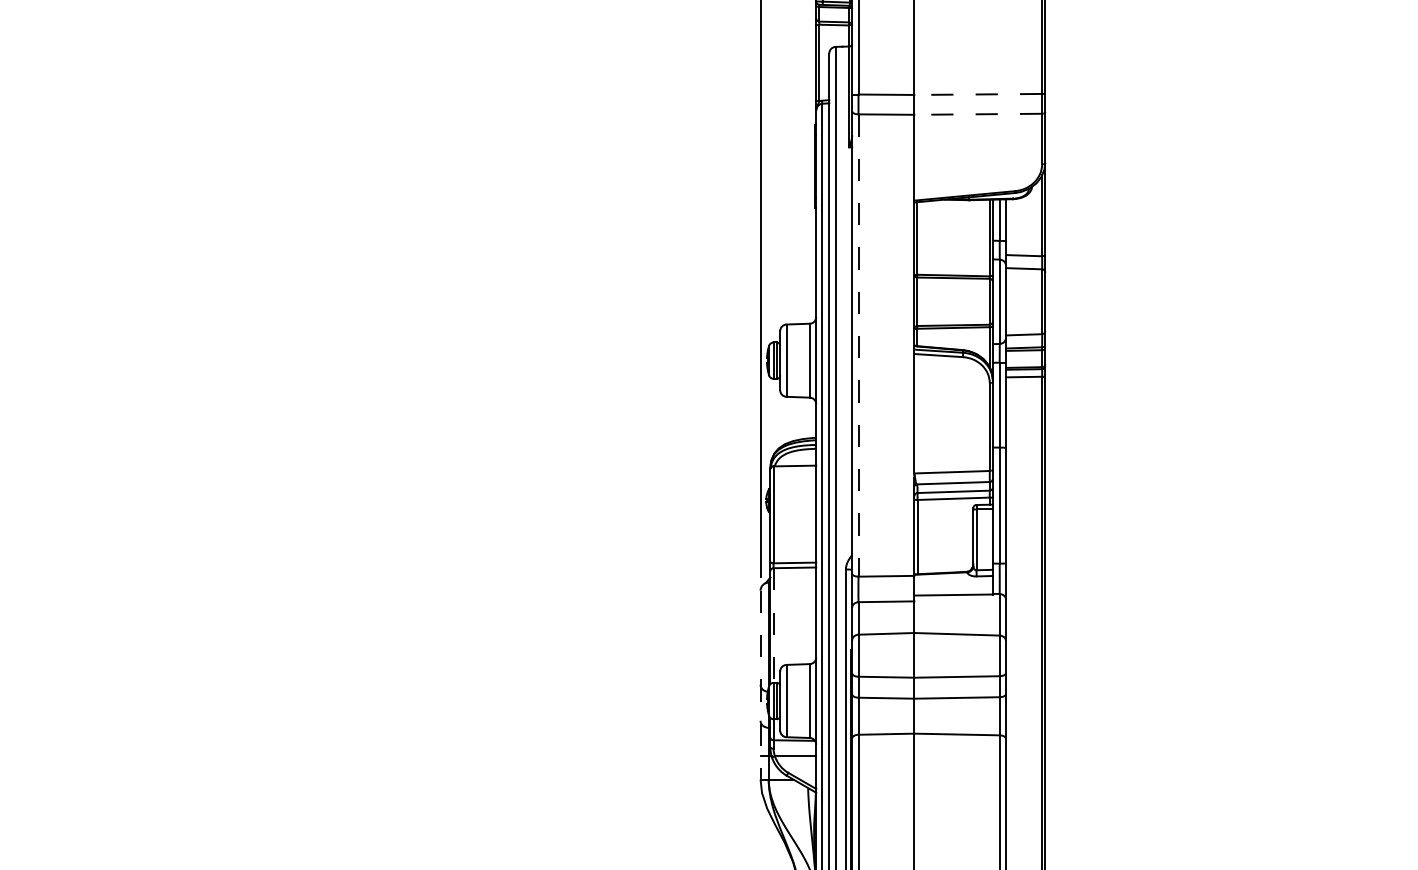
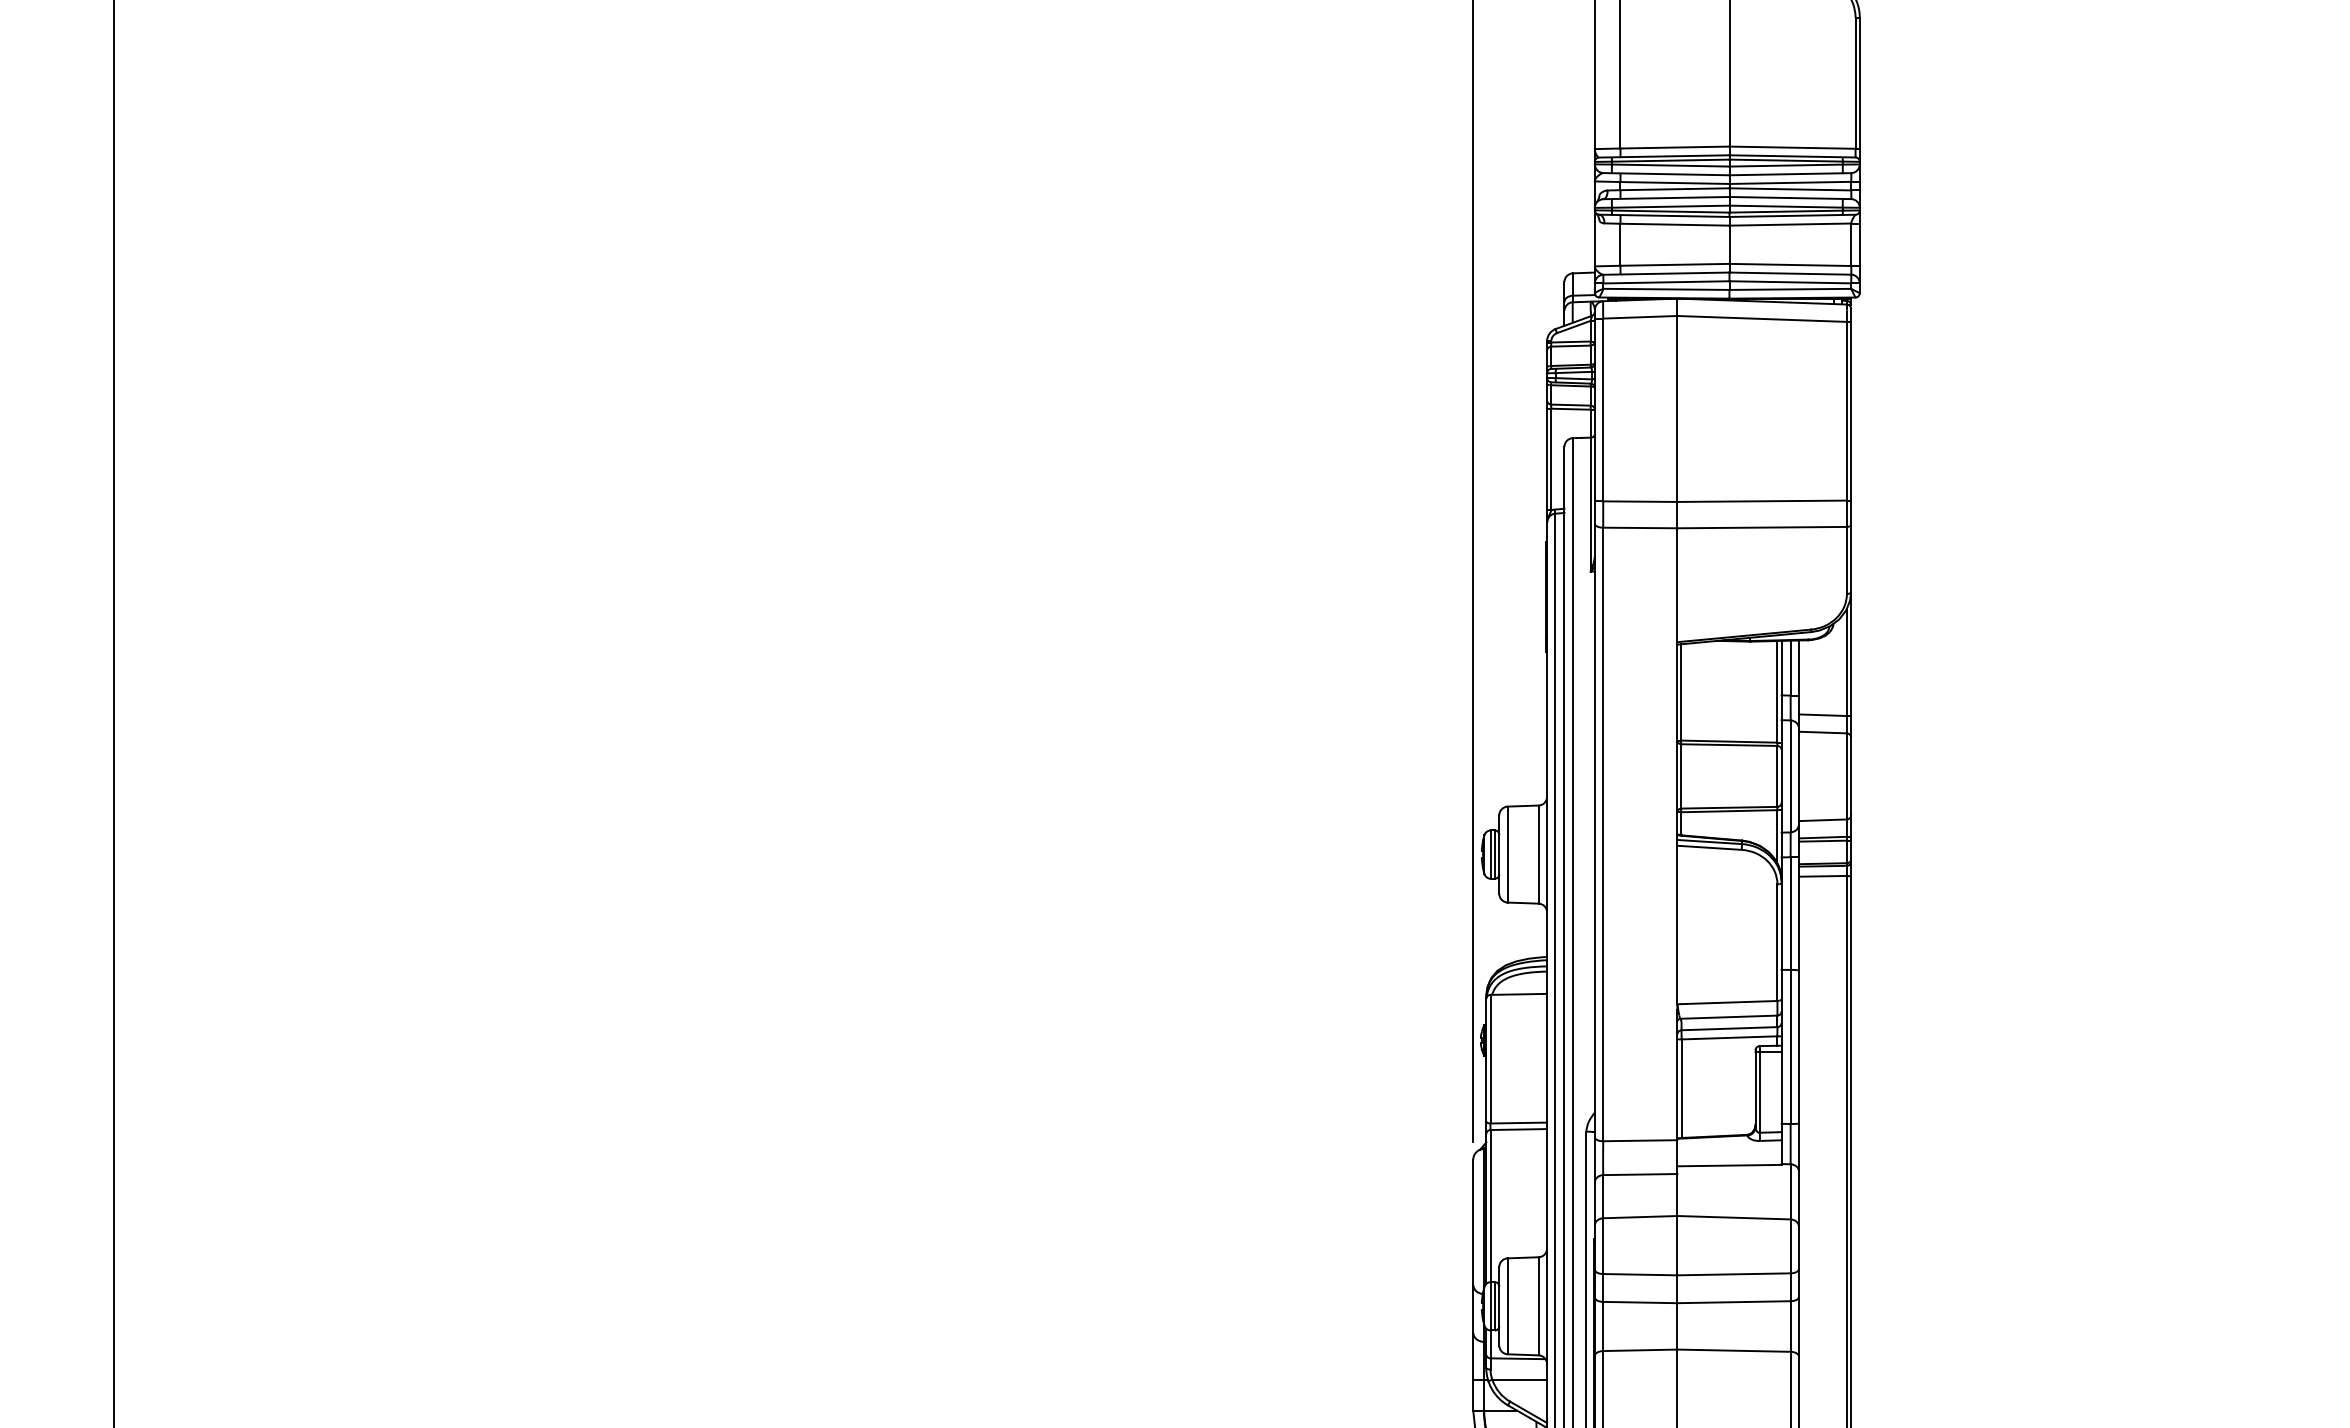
line: (978, 94) -> (1762, 501), dashed -> solid
line: (978, 114) -> (1762, 527), dashed -> solid
line: (858, 345) -> (1603, 834), dashed -> solid
line: (773, 625) -> (1490, 1206), dashed -> solid
line: (760, 685) -> (1473, 1285), dashed -> solid

